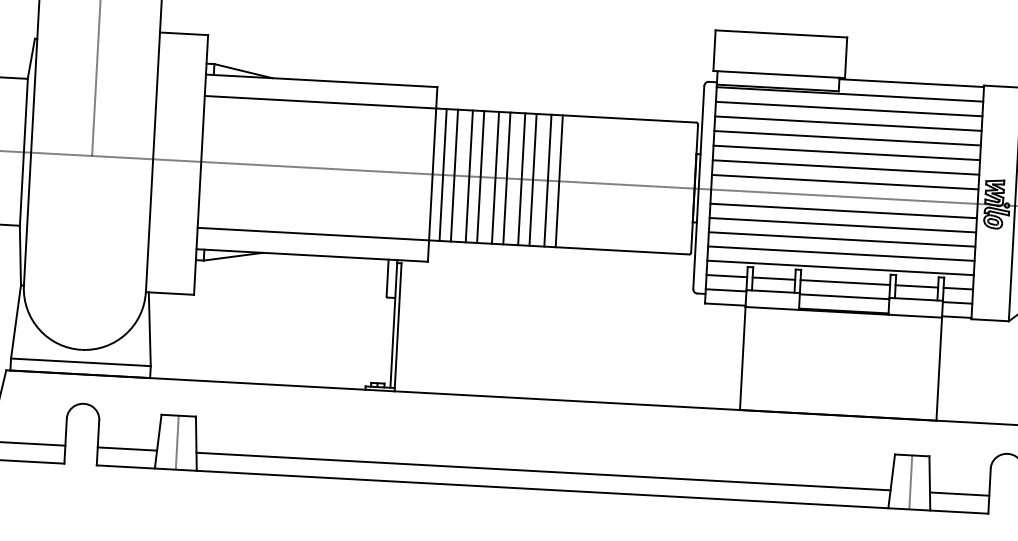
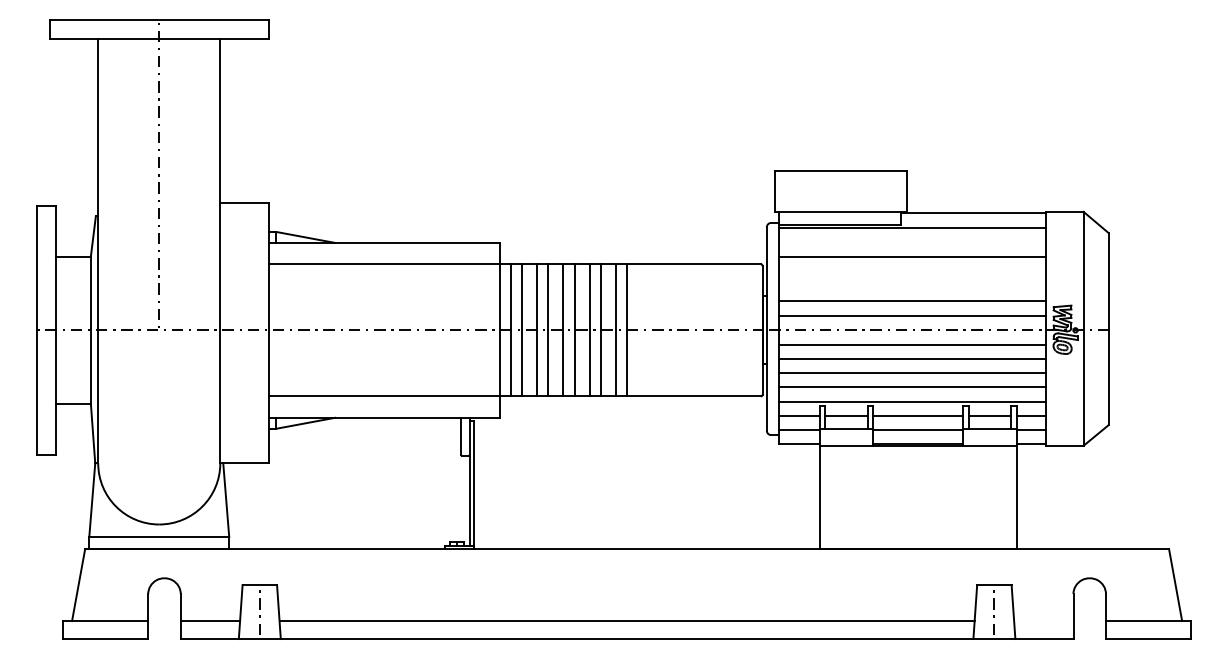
line: (848, 108) -> (912, 242), removed
line: (847, 137) -> (912, 271), removed
line: (846, 152) -> (912, 286), removed
line: (959, 494) -> (1043, 621), removed

